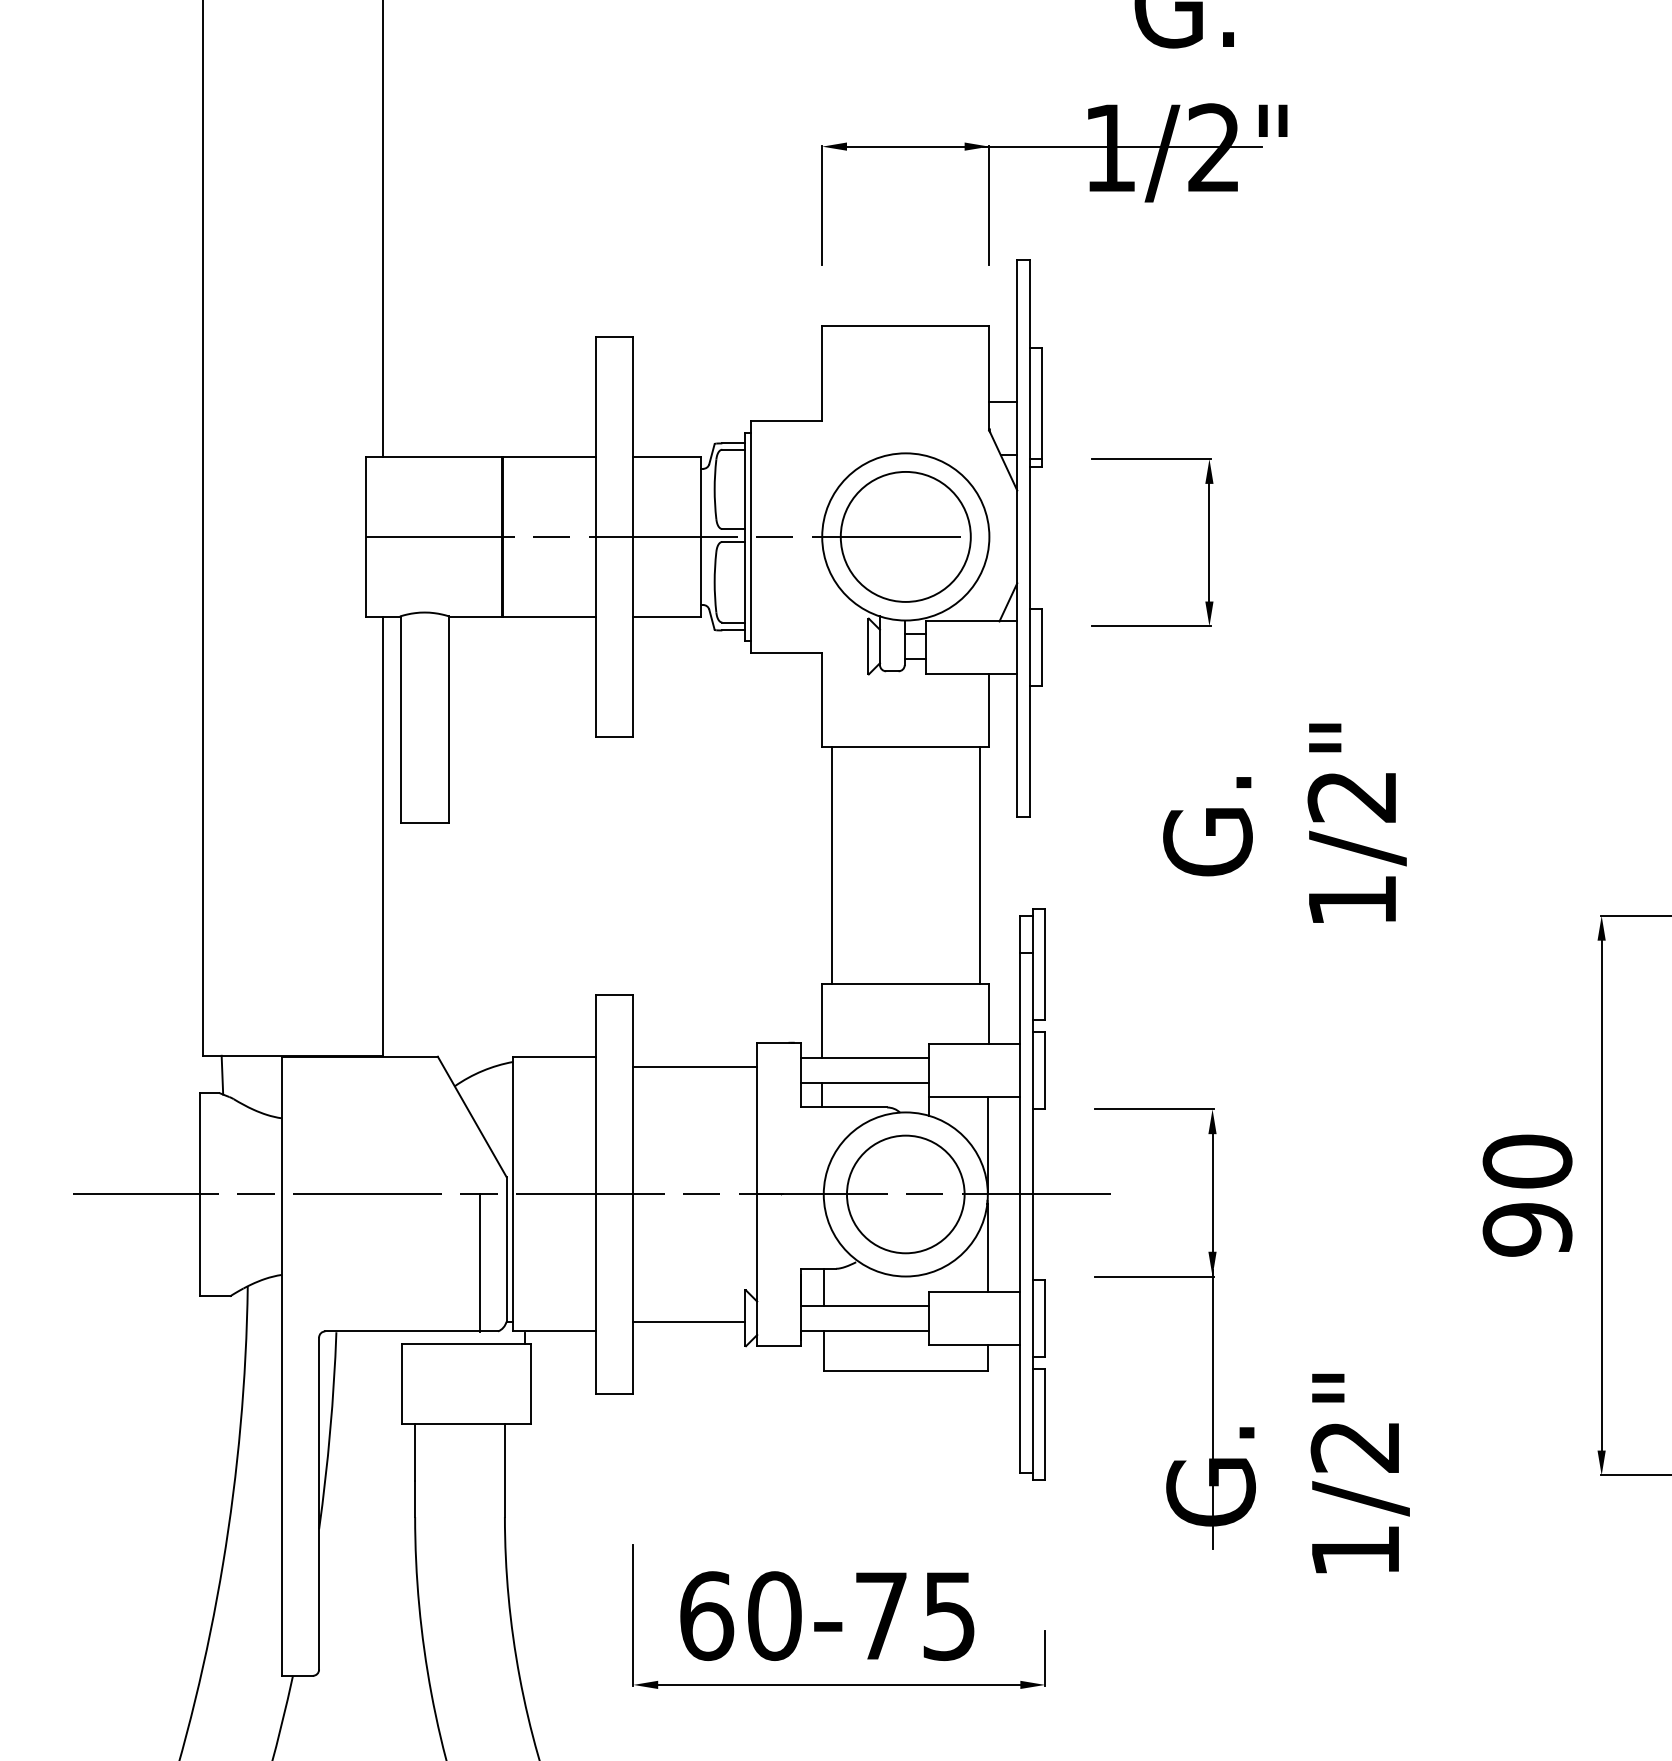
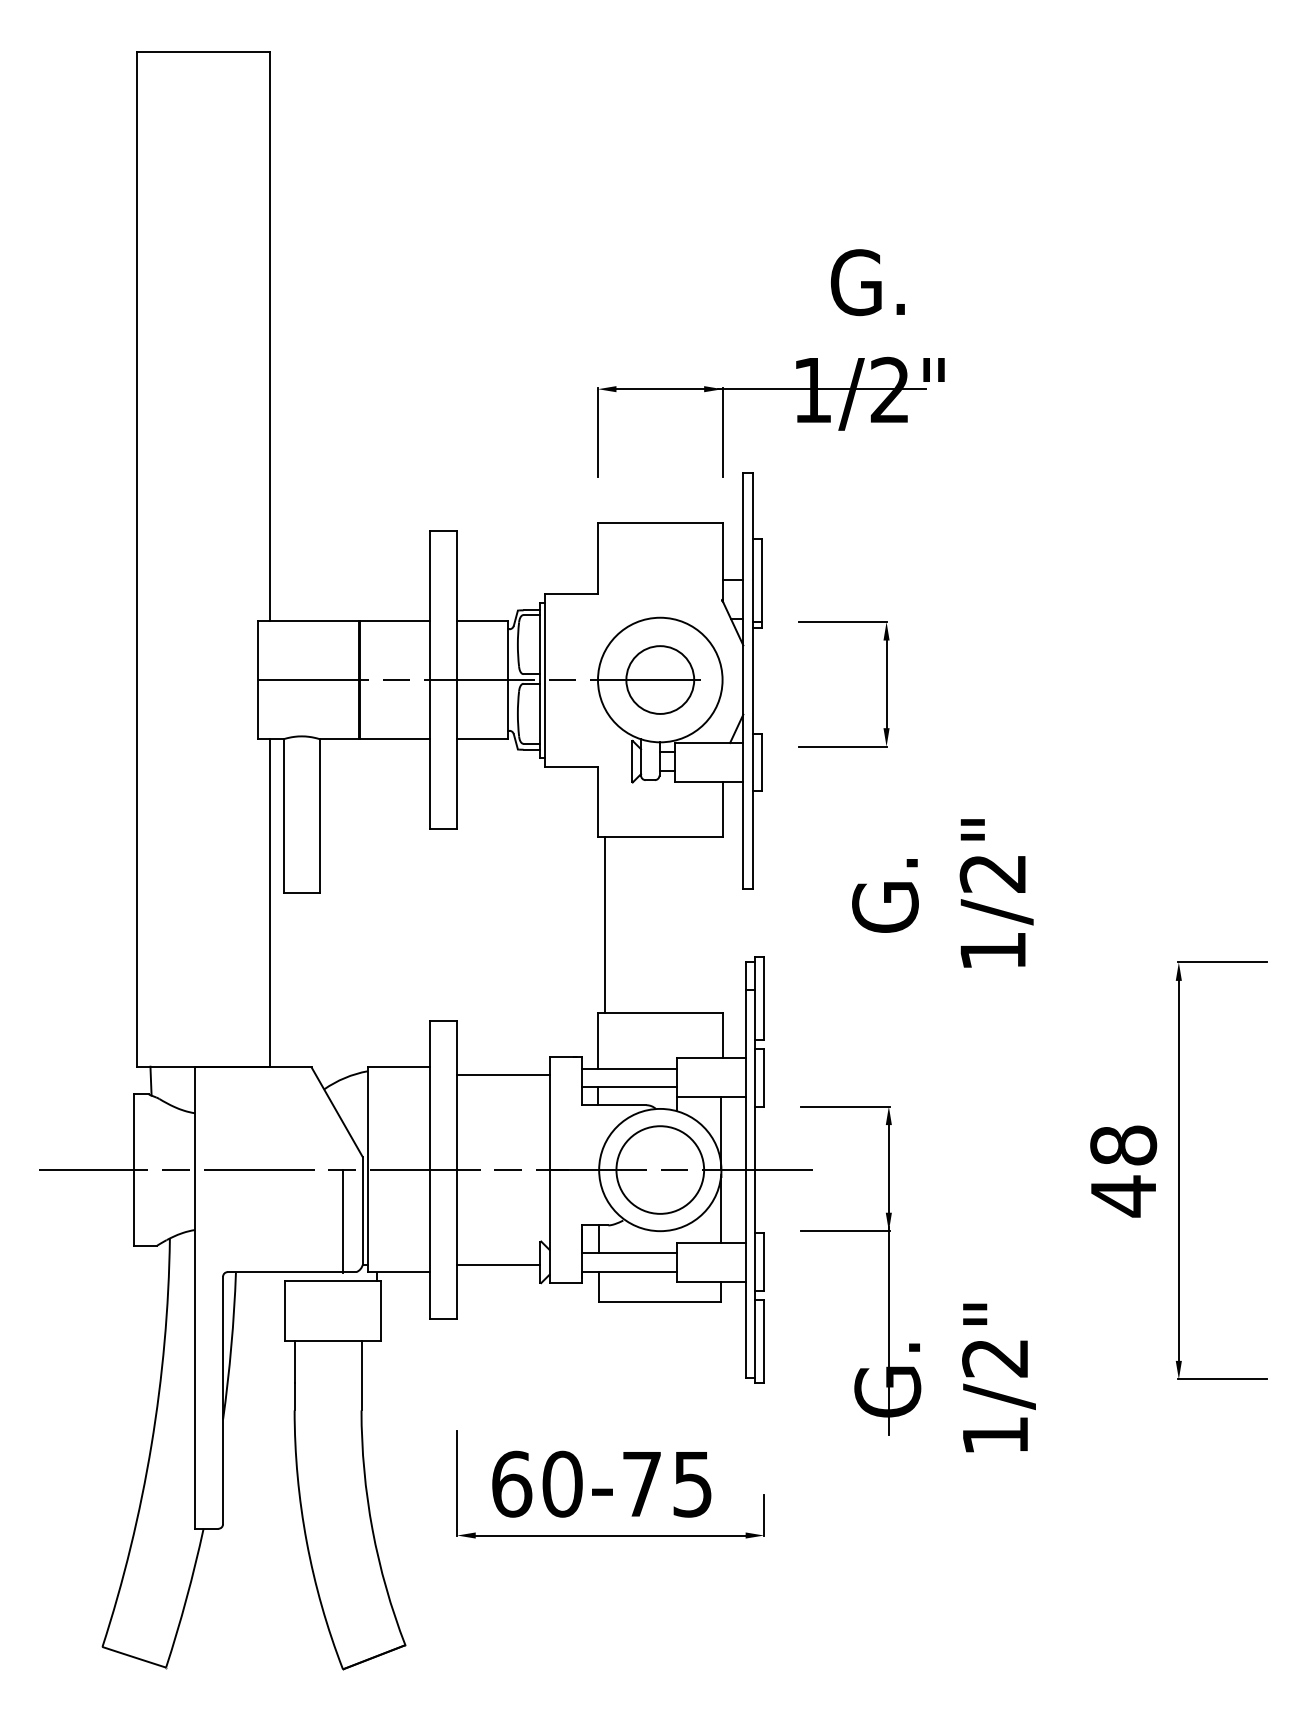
circle: (904, 536) -> (659, 679), size x0.7
line: (979, 864) -> (715, 924), removed
text: (1527, 1196) -> (1123, 1171), 90 -> 48

